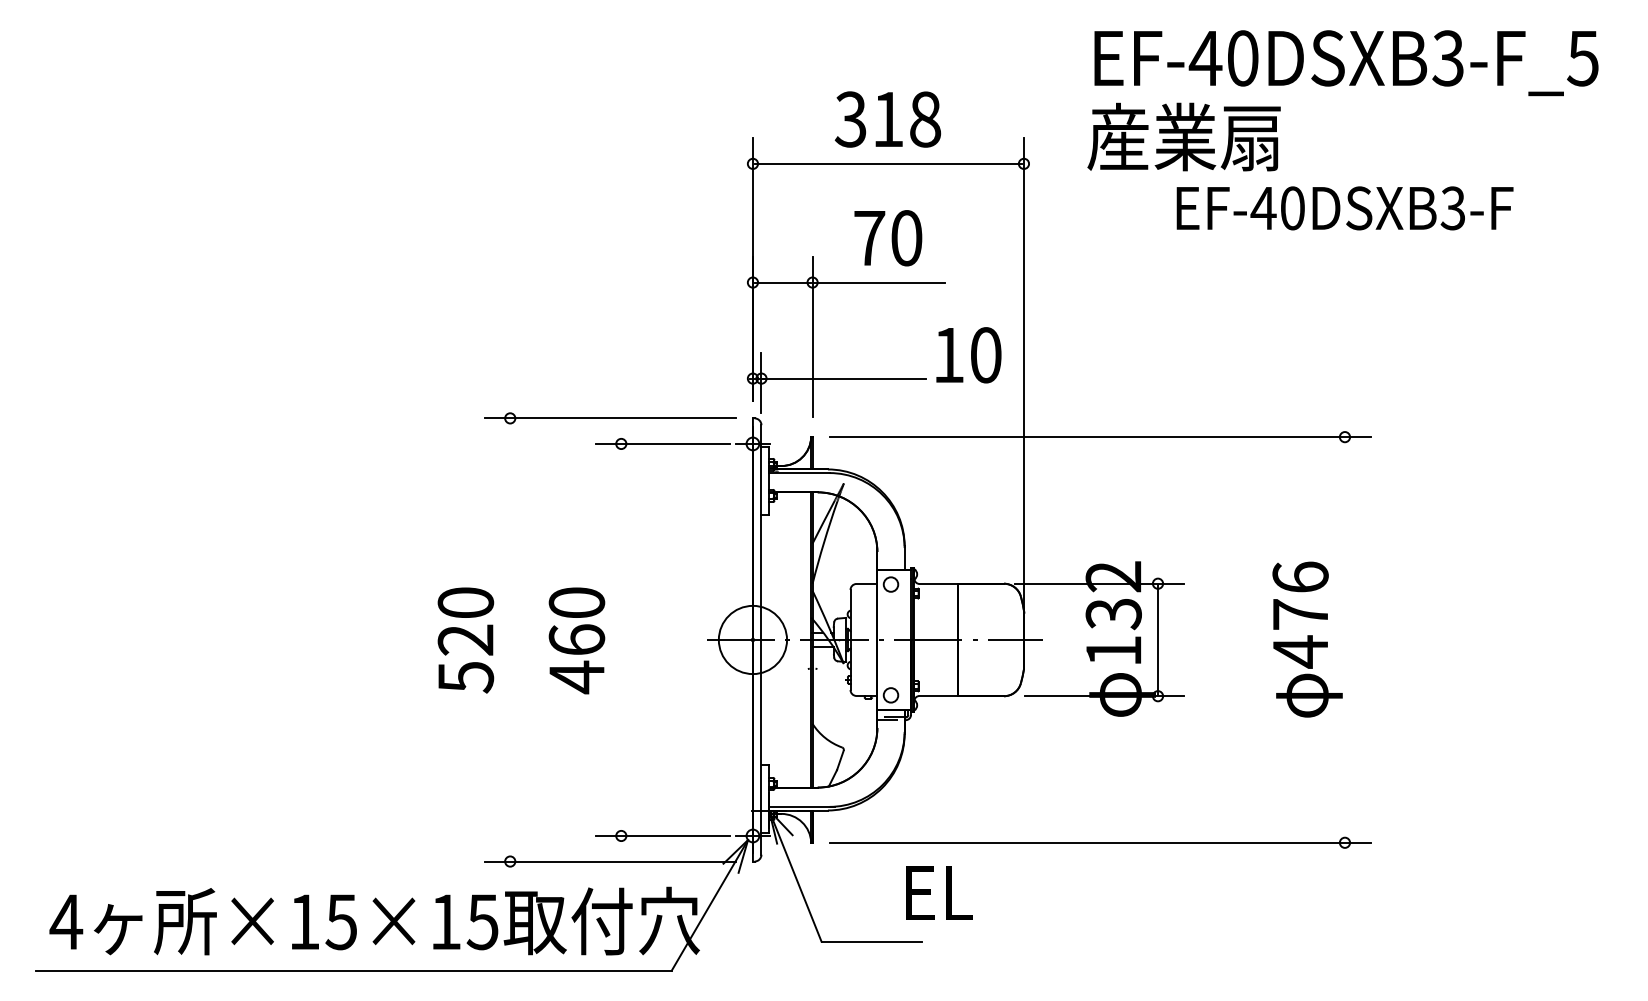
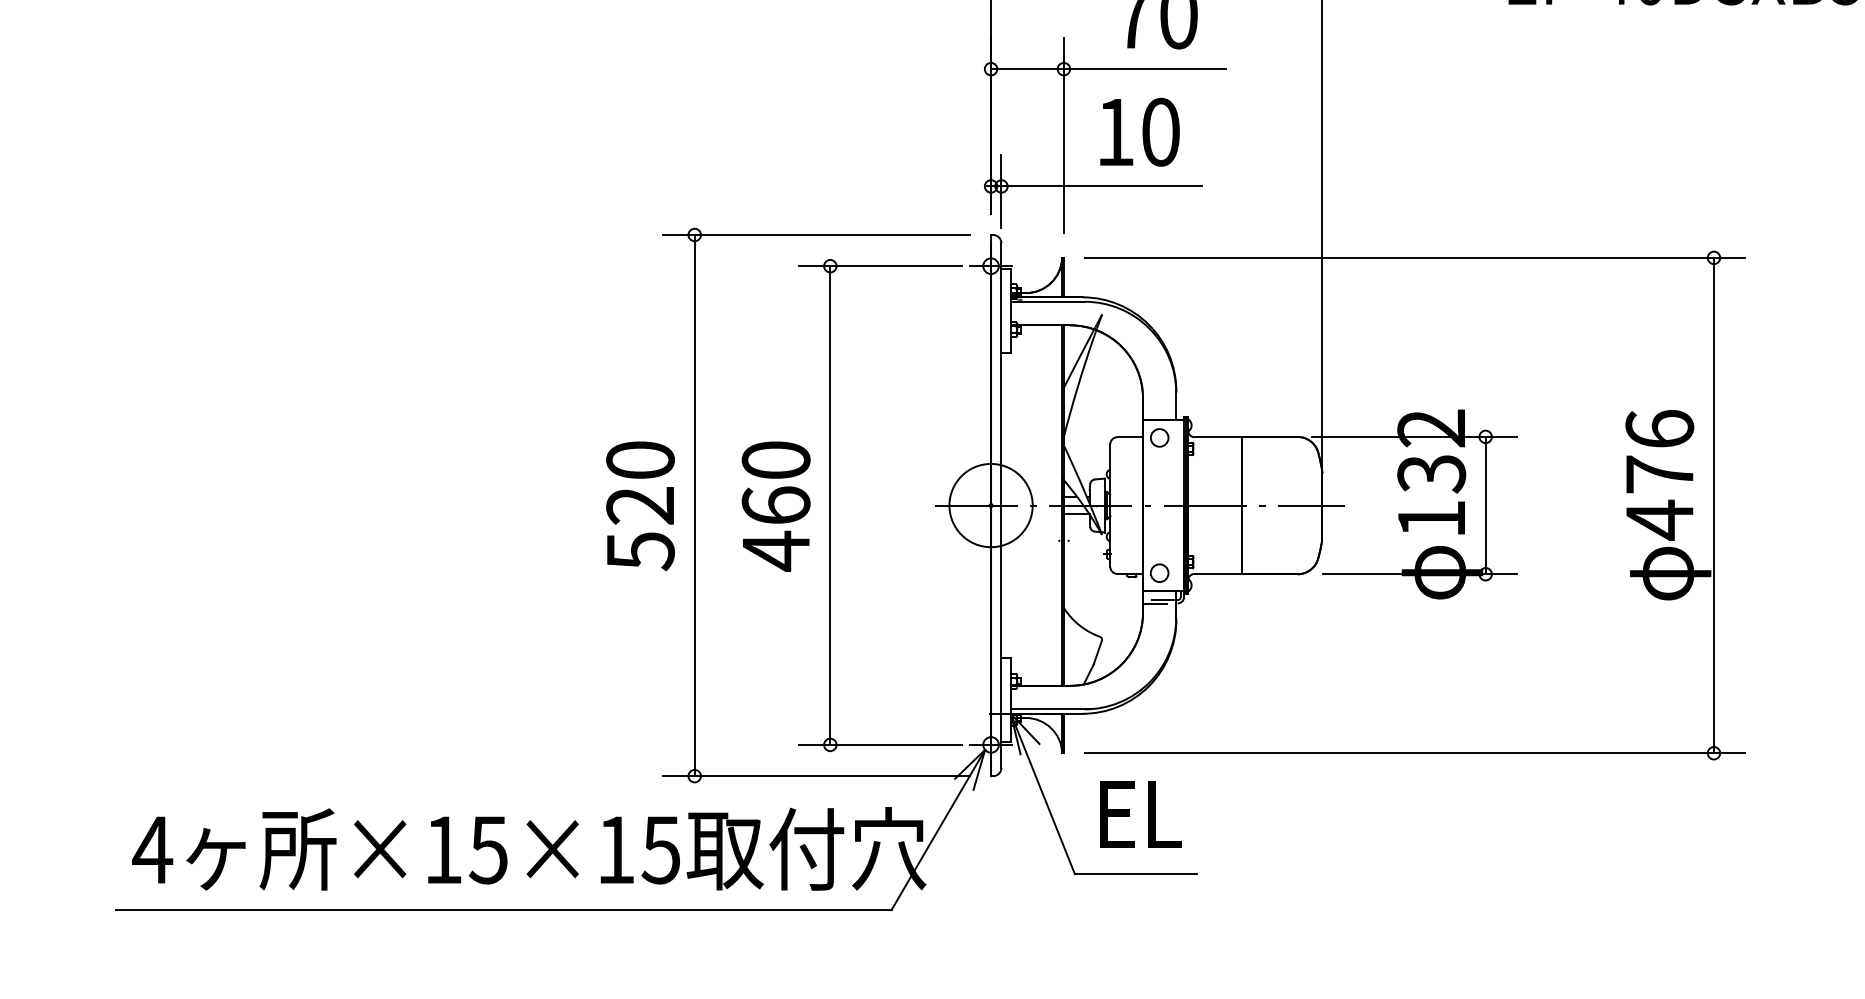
text: (968, 355) -> (1139, 132), moved
line: (510, 639) -> (695, 504), added
line: (621, 639) -> (830, 504), added
line: (1344, 639) -> (1713, 504), added
text: (939, 892) -> (1140, 813), moved

